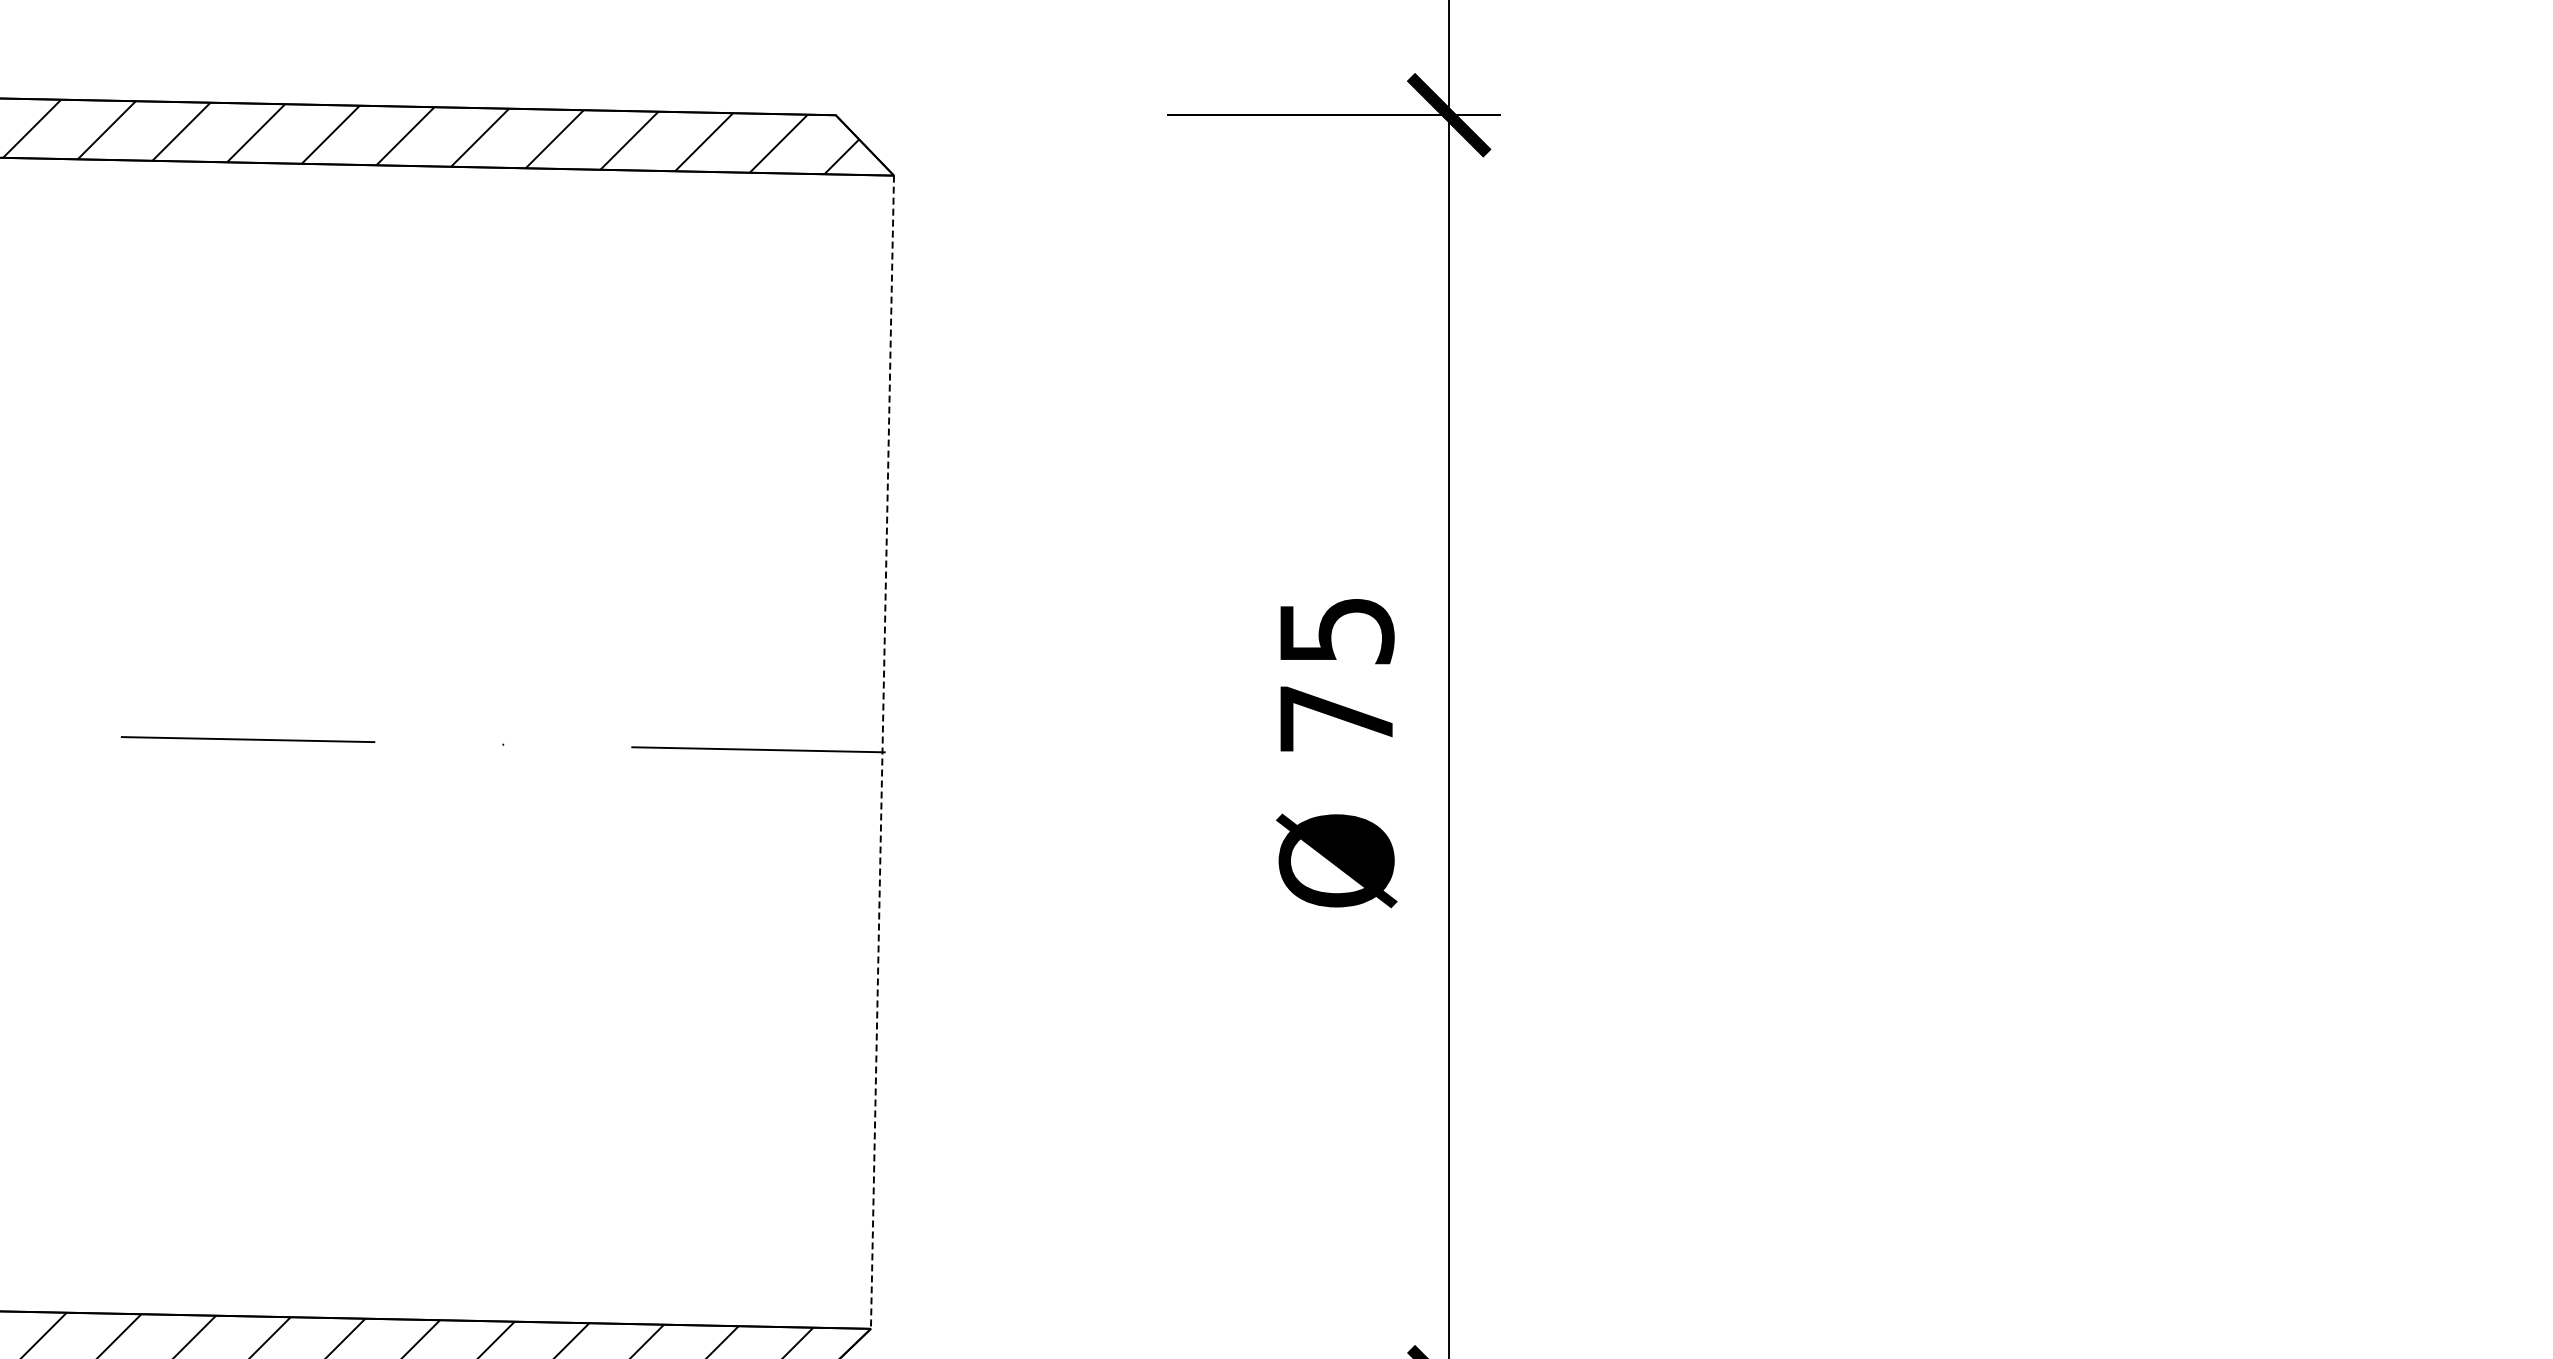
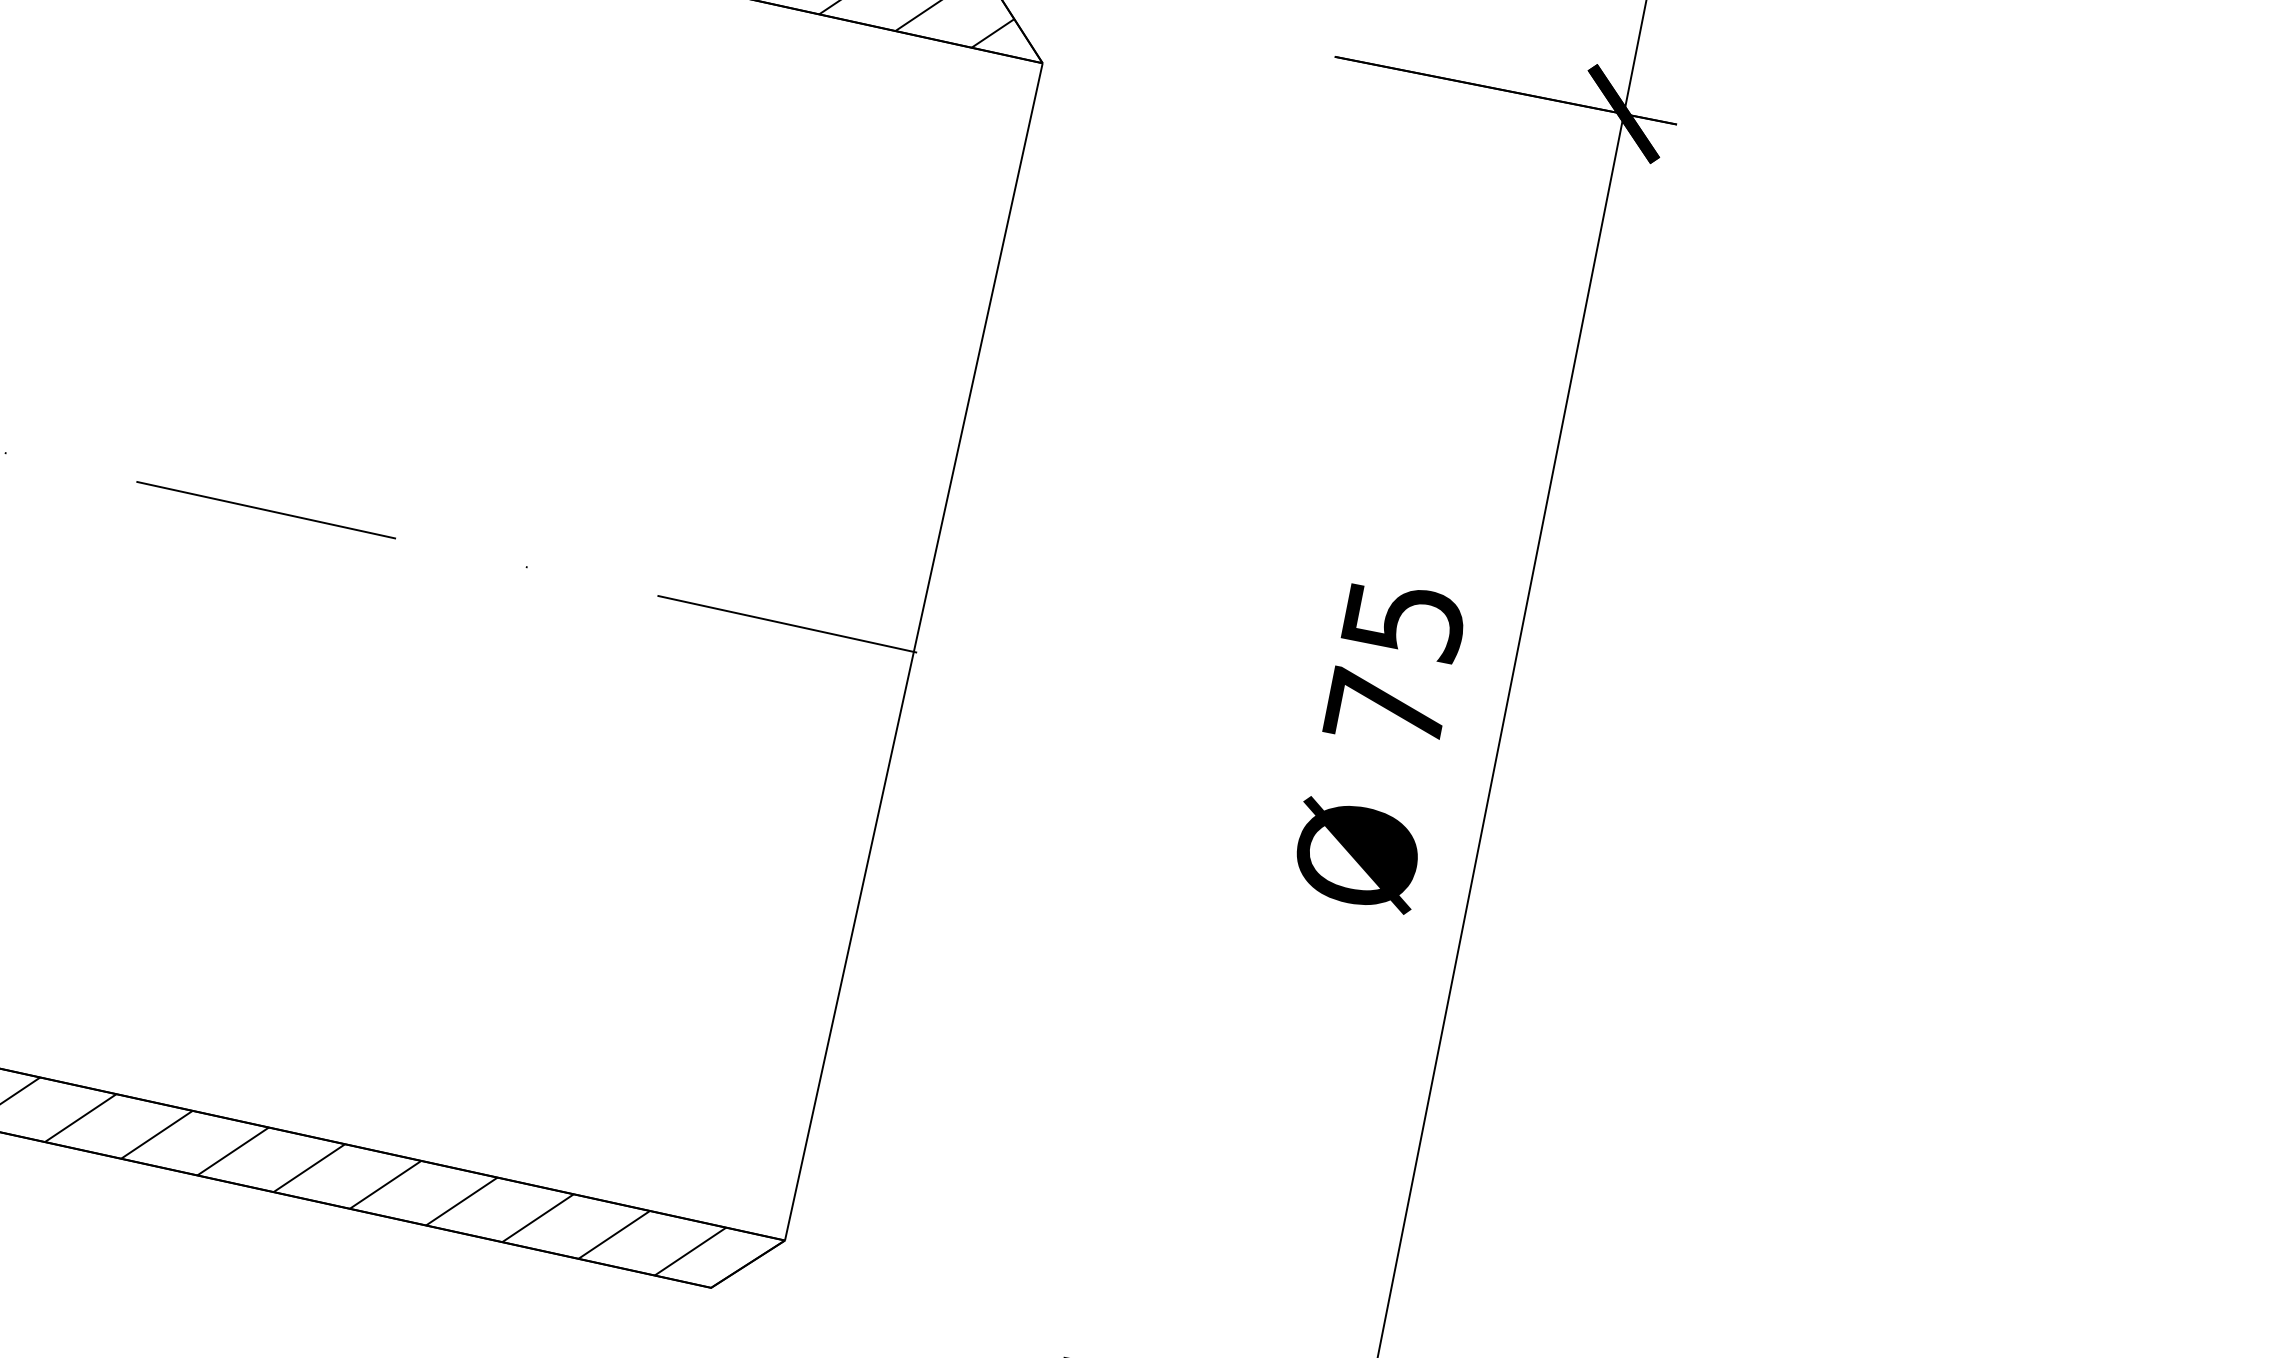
line: (882, 752) -> (913, 652), dashed -> solid

